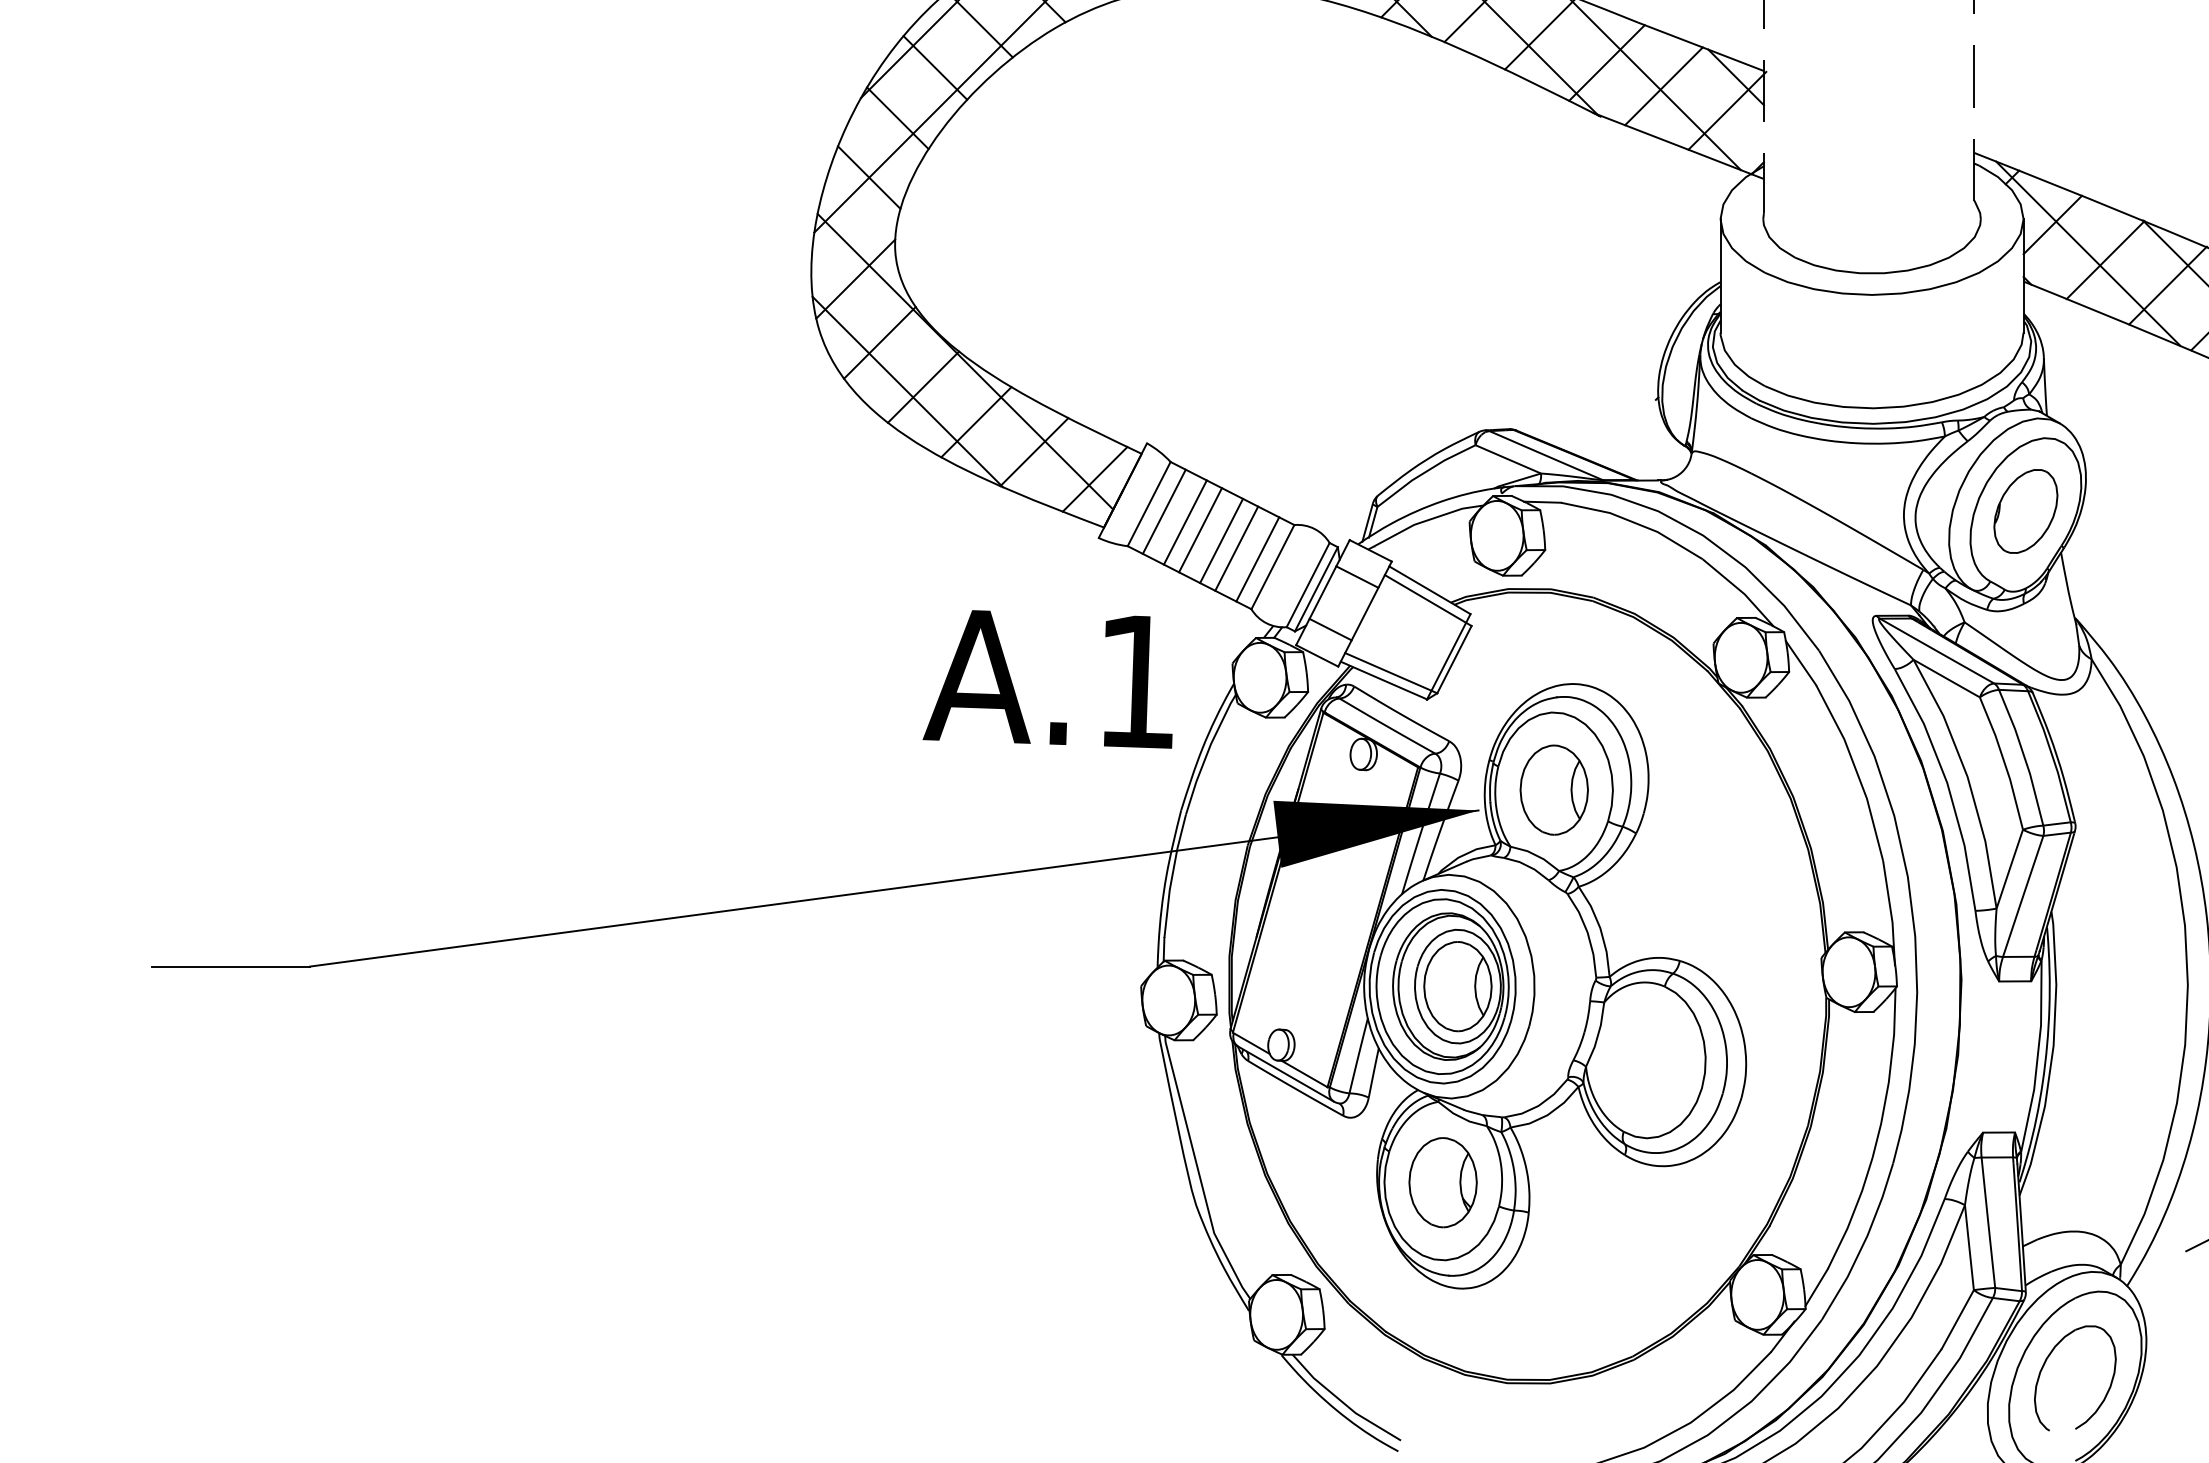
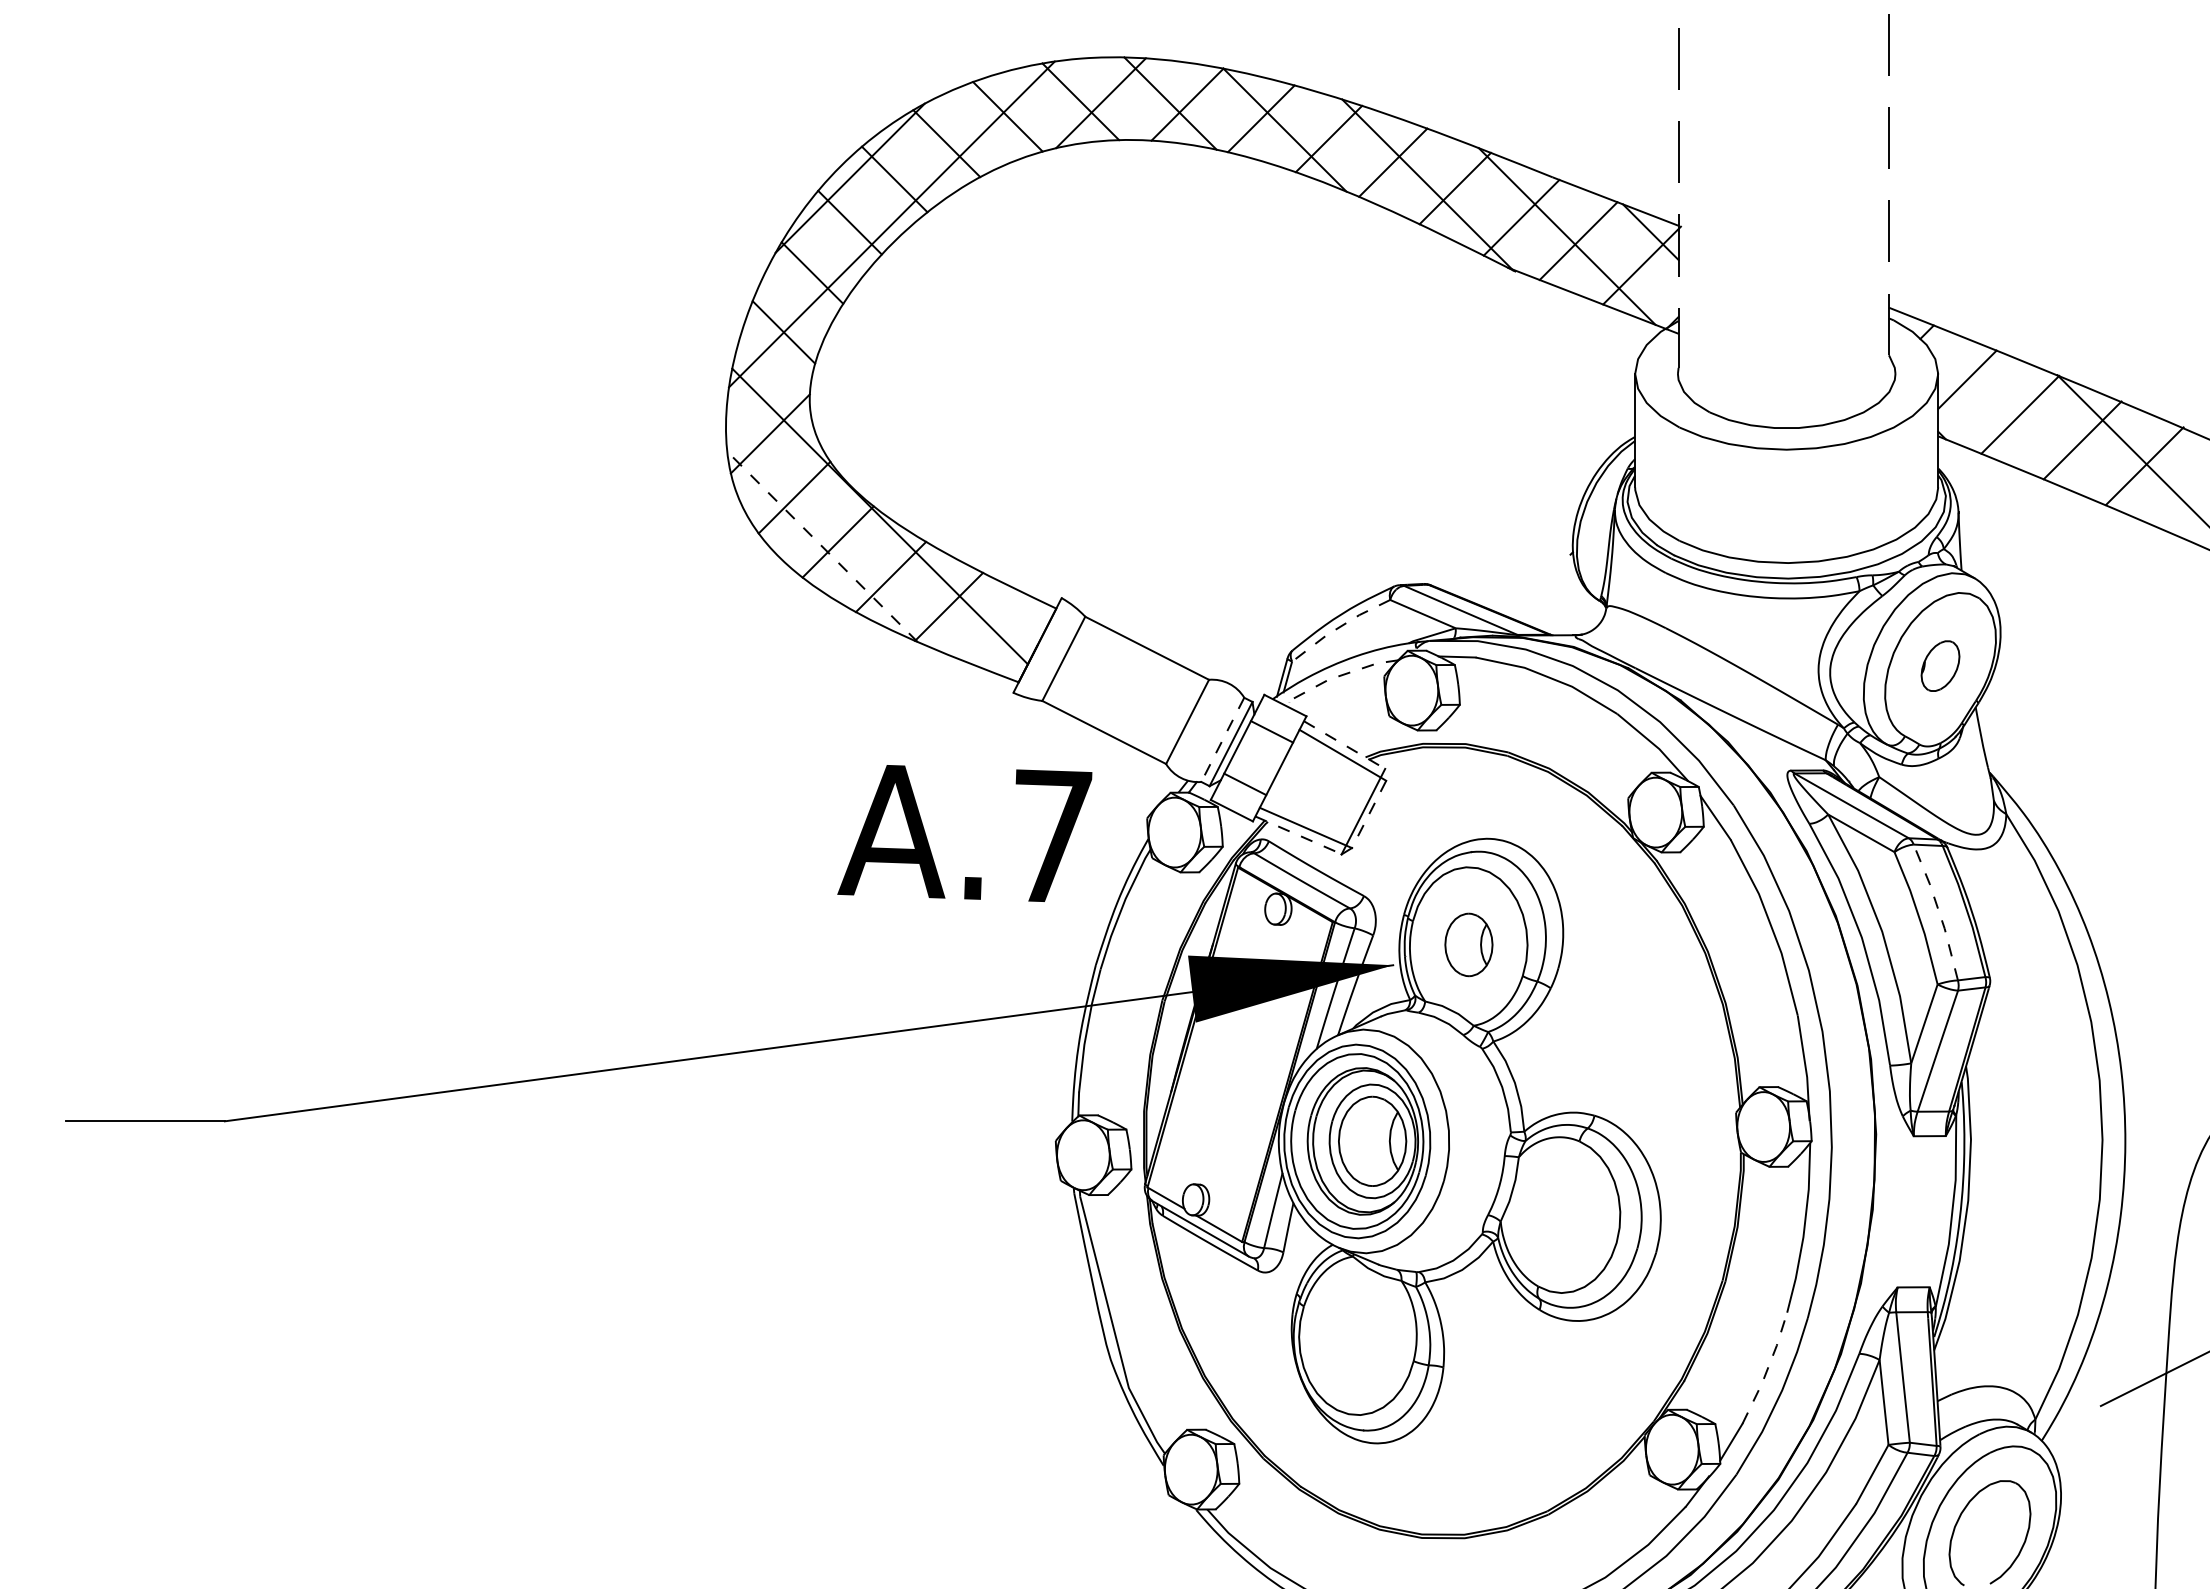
line: (2087, 253) -> (2002, 408), removed
line: (907, 391) -> (822, 546), solid -> dashed
line: (1424, 472) -> (1339, 627), solid -> dashed
line: (1094, 478) -> (1009, 633), removed
part: (2025, 510) -> (1940, 665), size x0.6
line: (1163, 511) -> (1078, 666), removed
line: (1423, 521) -> (1338, 676), solid -> dashed
line: (1184, 522) -> (1099, 677), removed
line: (1199, 529) -> (1114, 684), removed
line: (1220, 540) -> (1135, 695), removed
line: (1235, 548) -> (1150, 703), removed
line: (1256, 559) -> (1171, 714), removed
line: (1307, 585) -> (1222, 740), solid -> dashed
line: (1430, 590) -> (1345, 745), solid -> dashed
line: (1454, 659) -> (1369, 814), solid -> dashed
line: (1384, 680) -> (1299, 835), solid -> dashed
text: (1138, 681) -> (1053, 836), A.1 -> A.7
line: (2023, 756) -> (1938, 911), solid -> dashed
part: (1553, 789) -> (1468, 944), size x0.7
part: (1442, 1181) -> (1357, 1336), removed
line: (1852, 1214) -> (1767, 1369), solid -> dashed

